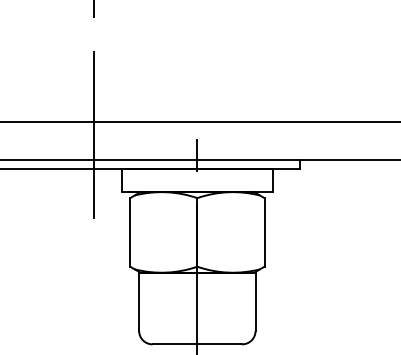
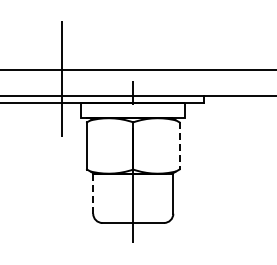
line: (264, 231) -> (179, 145), solid -> dashed
line: (139, 302) -> (93, 194), solid -> dashed

